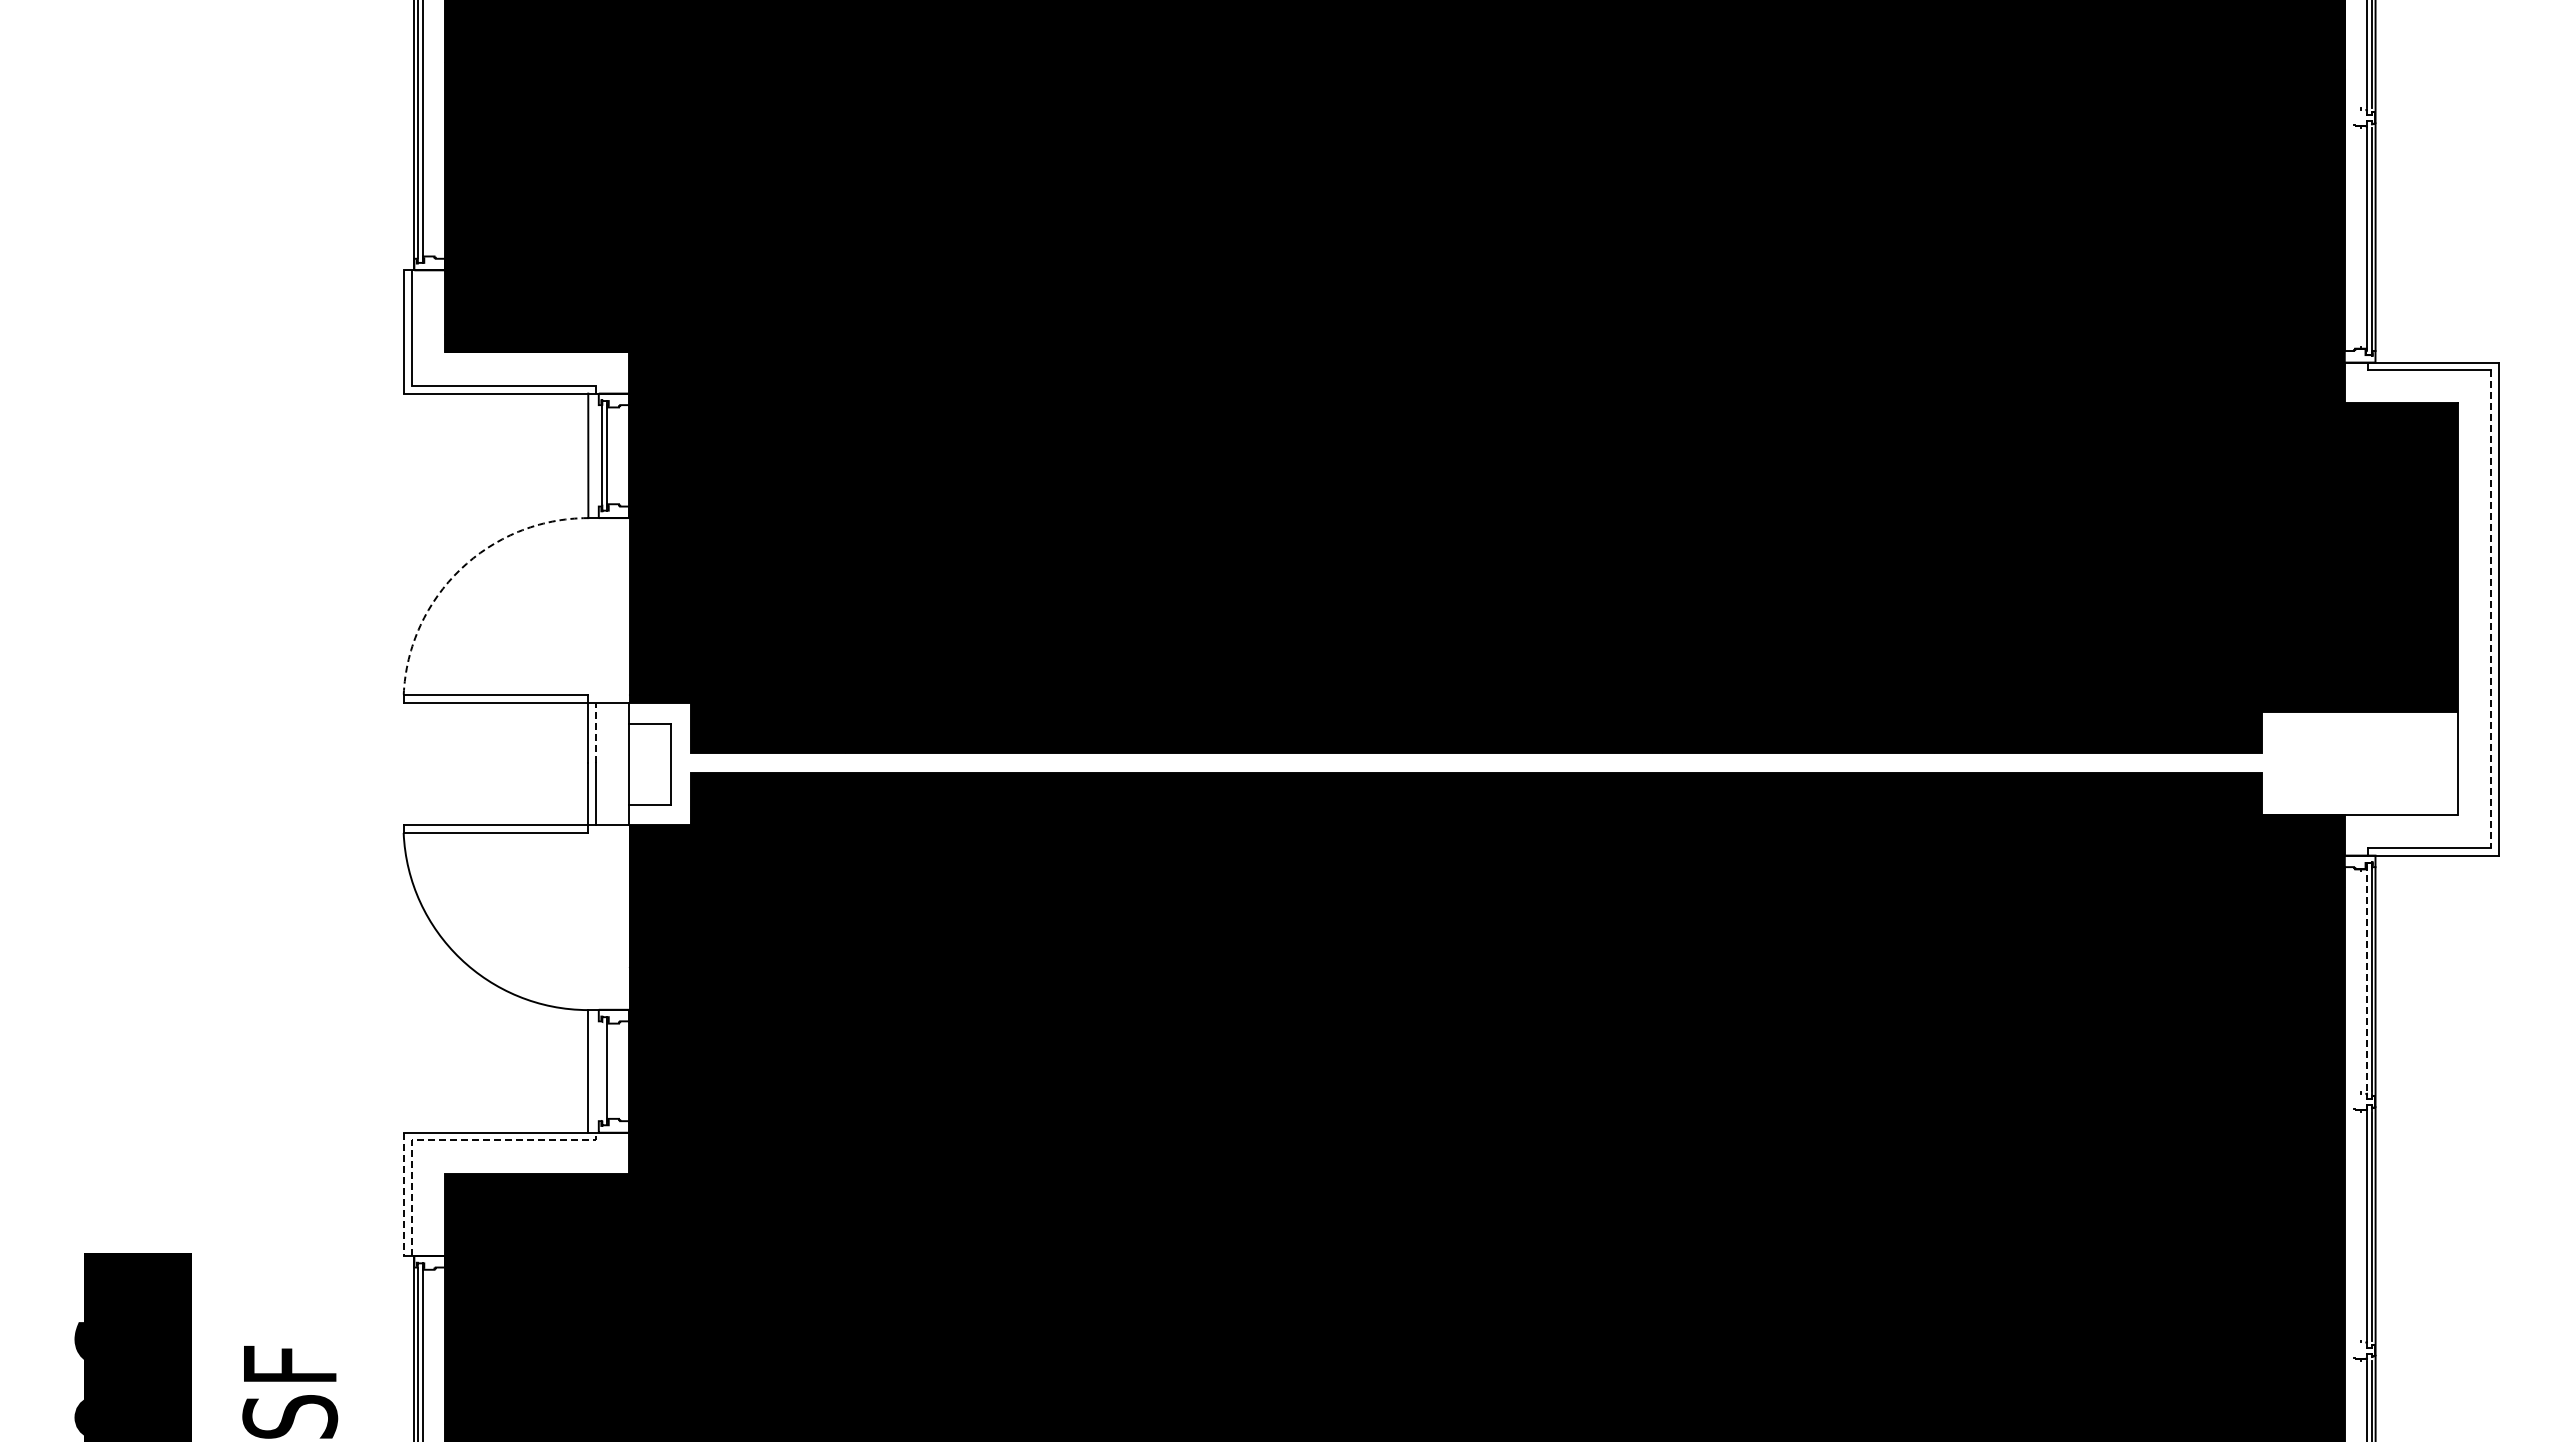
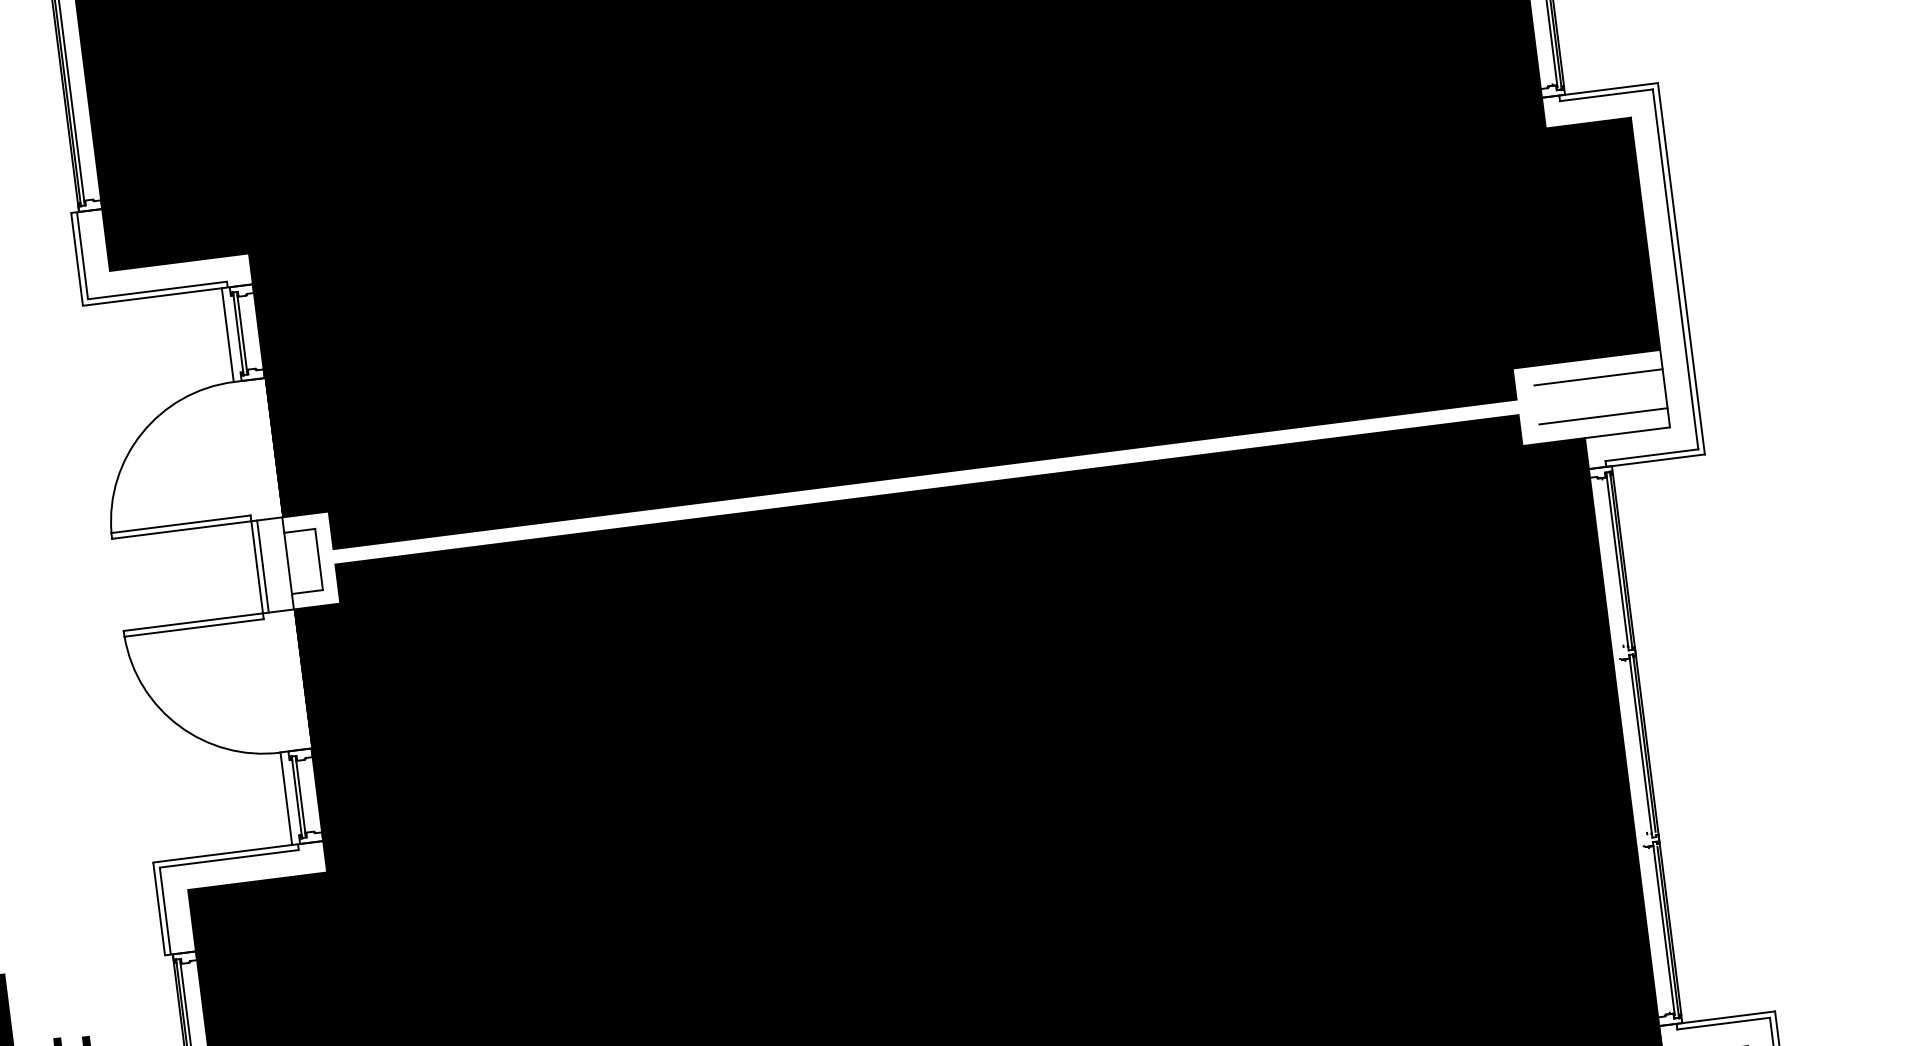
arc: (460, 569) -> (142, 432), dashed -> solid
line: (2491, 608) -> (1675, 269), dashed -> solid
line: (596, 732) -> (260, 542), dashed -> solid
line: (2372, 737) -> (1598, 377), added
line: (2372, 789) -> (1603, 416), added
line: (2366, 978) -> (1616, 559), dashed -> solid
line: (602, 1070) -> (296, 796), added
line: (450, 1140) -> (189, 863), dashed -> solid
line: (403, 1194) -> (158, 909), dashed -> solid

